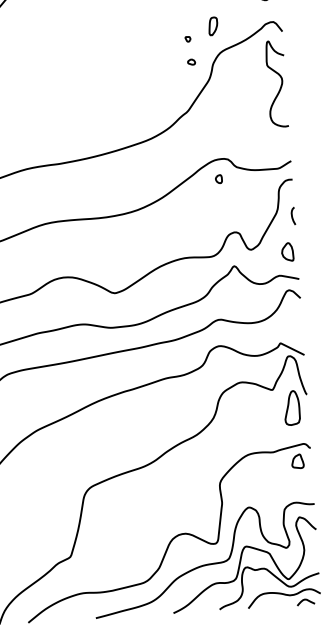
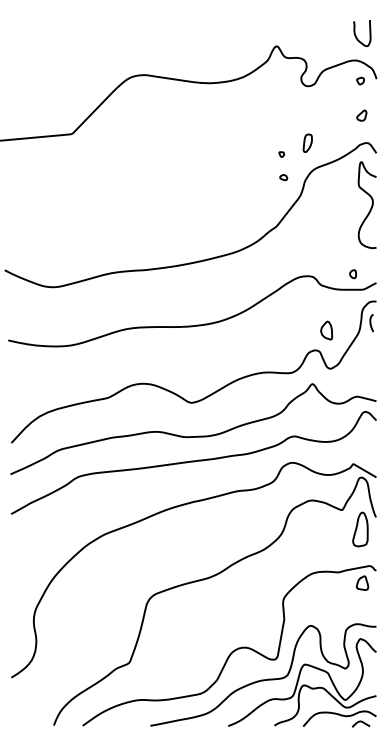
part: (218, 179) -> (352, 274), moved
curve: (293, 216) -> (371, 323), moved
part: (287, 252) -> (326, 330), moved

